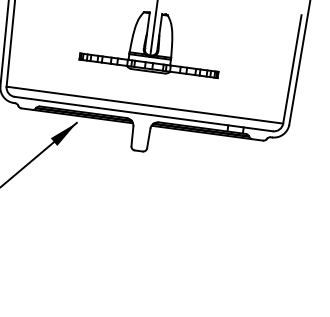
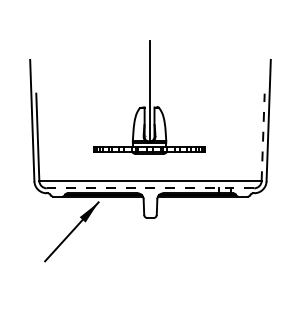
line: (292, 69) -> (263, 137), solid -> dashed
line: (143, 114) -> (150, 188), solid -> dashed

